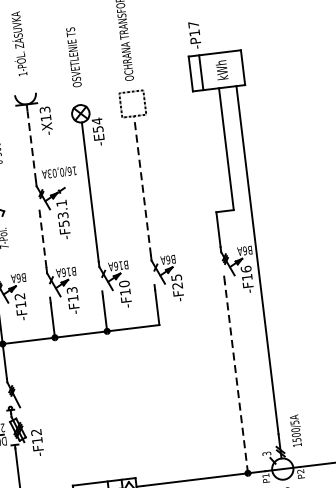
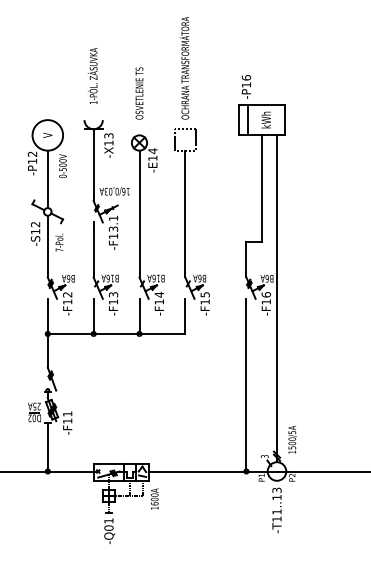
text: (193, 24) -> (246, 77), -P17 -> -P16
text: (97, 128) -> (152, 157), -E54 -> -E14
line: (31, 145) -> (93, 165), dashed -> solid
line: (142, 185) -> (185, 211), dashed -> solid
text: (64, 223) -> (113, 236), -F53.1 -> -F13.1
line: (43, 241) -> (93, 249), dashed -> solid
text: (123, 283) -> (158, 294), -F10 -> -F14
text: (176, 285) -> (204, 301), -F25 -> -F15
line: (236, 376) -> (246, 386), dashed -> solid
text: (36, 431) -> (67, 413), -F12 -> -F11

